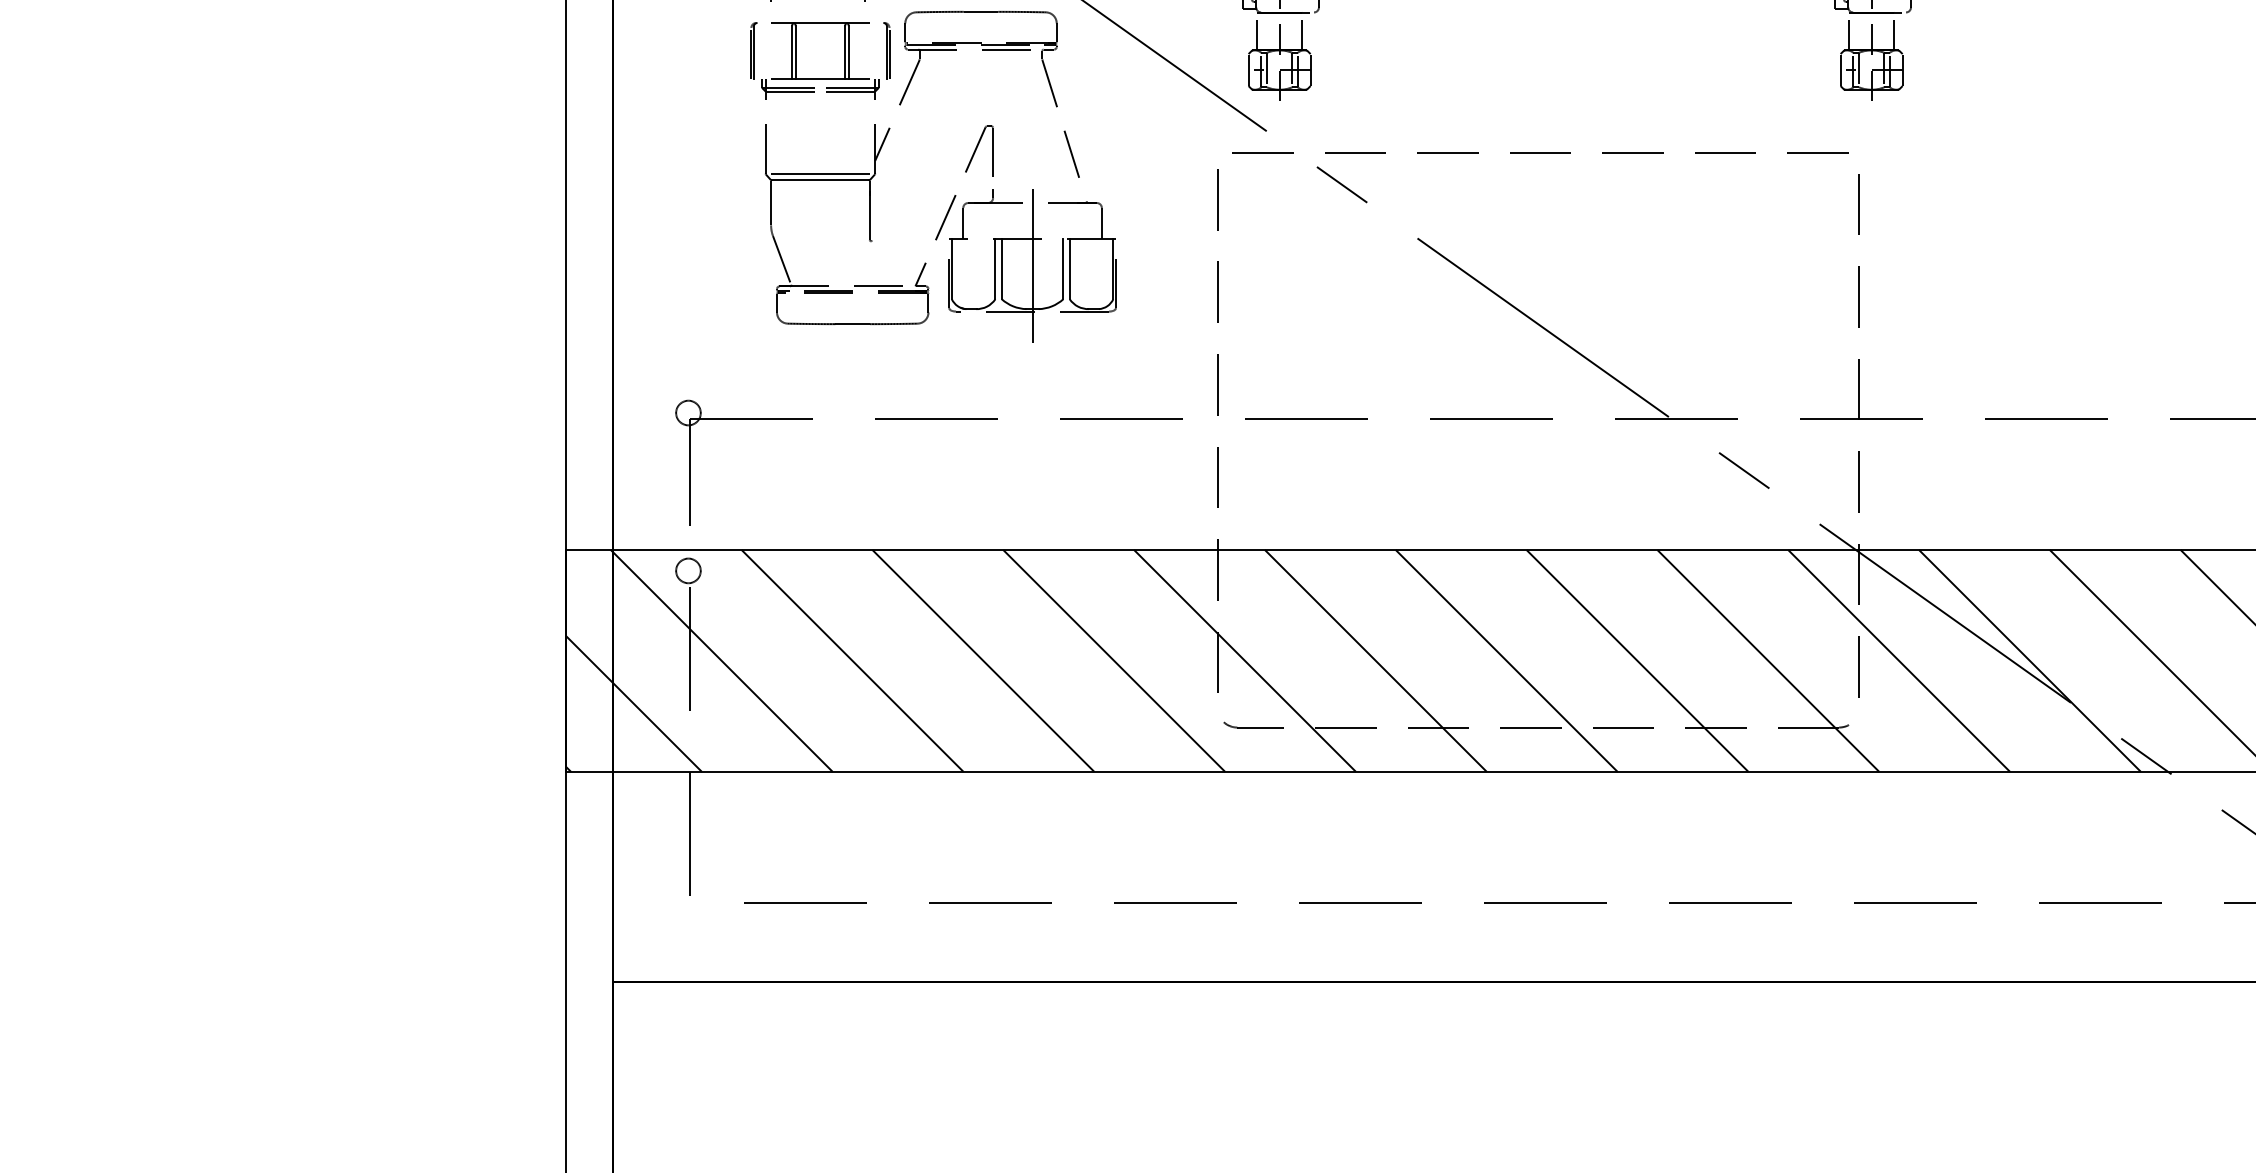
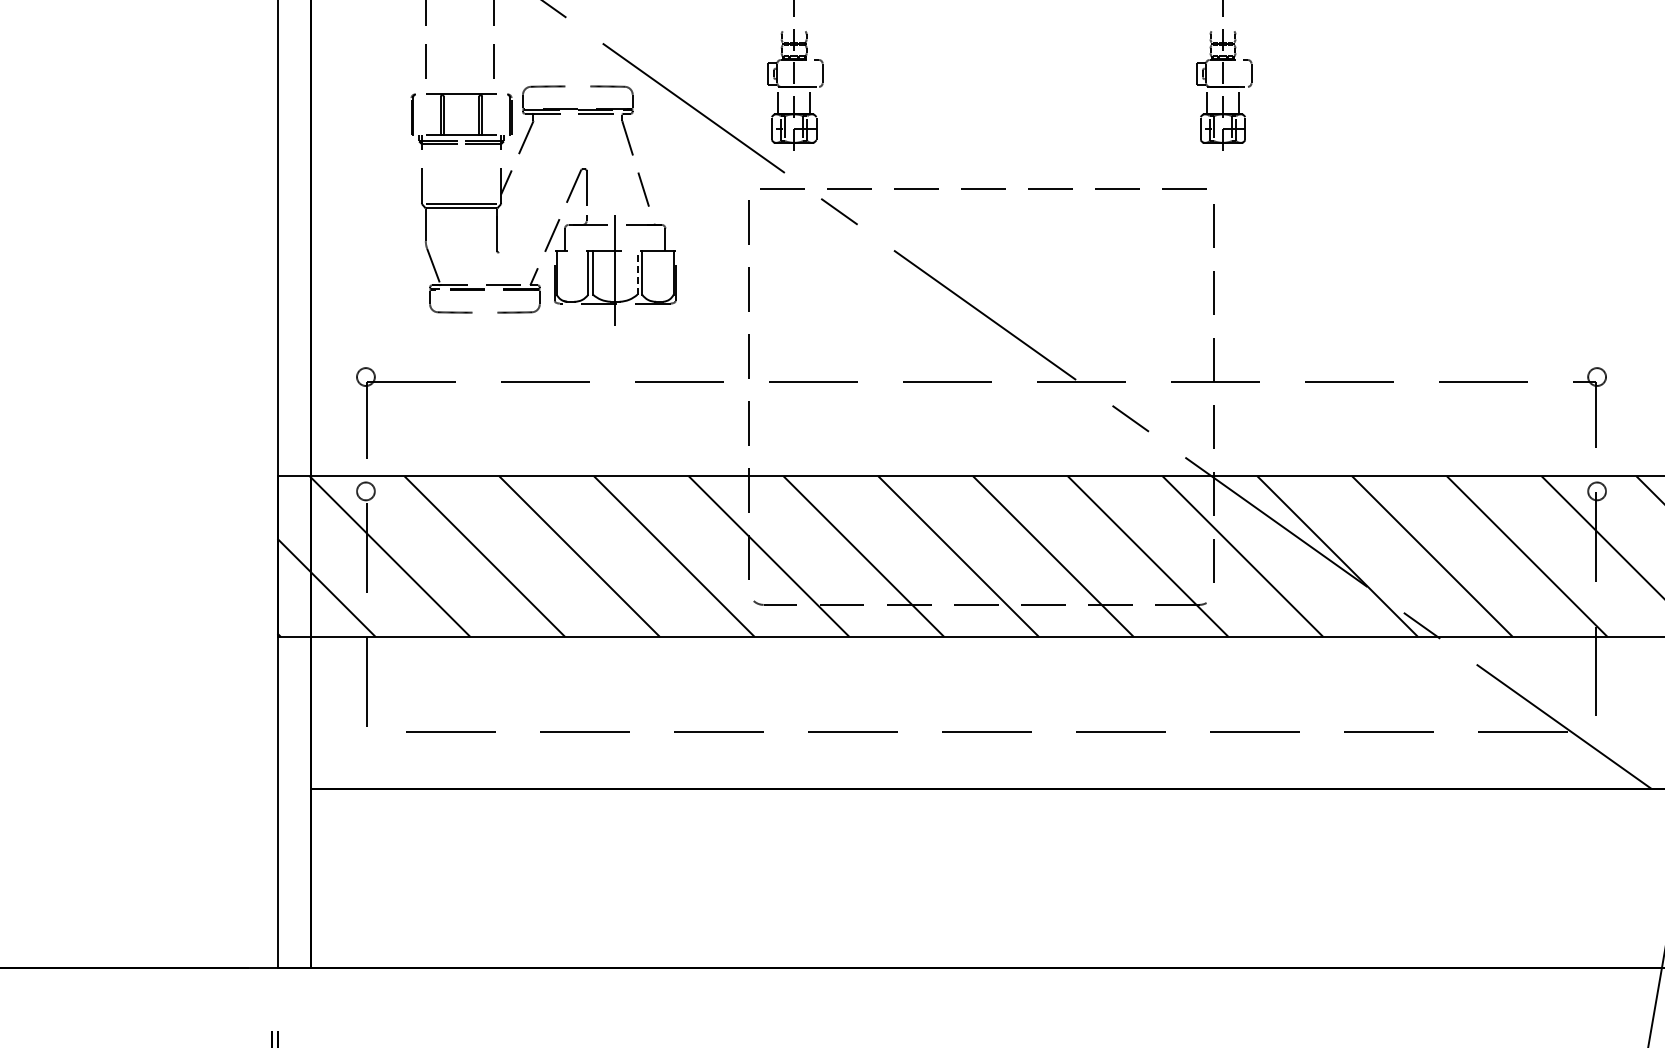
line: (980, 11) -> (577, 86), removed
line: (1063, 268) -> (637, 272), solid -> dashed
line: (852, 323) -> (484, 312), removed

